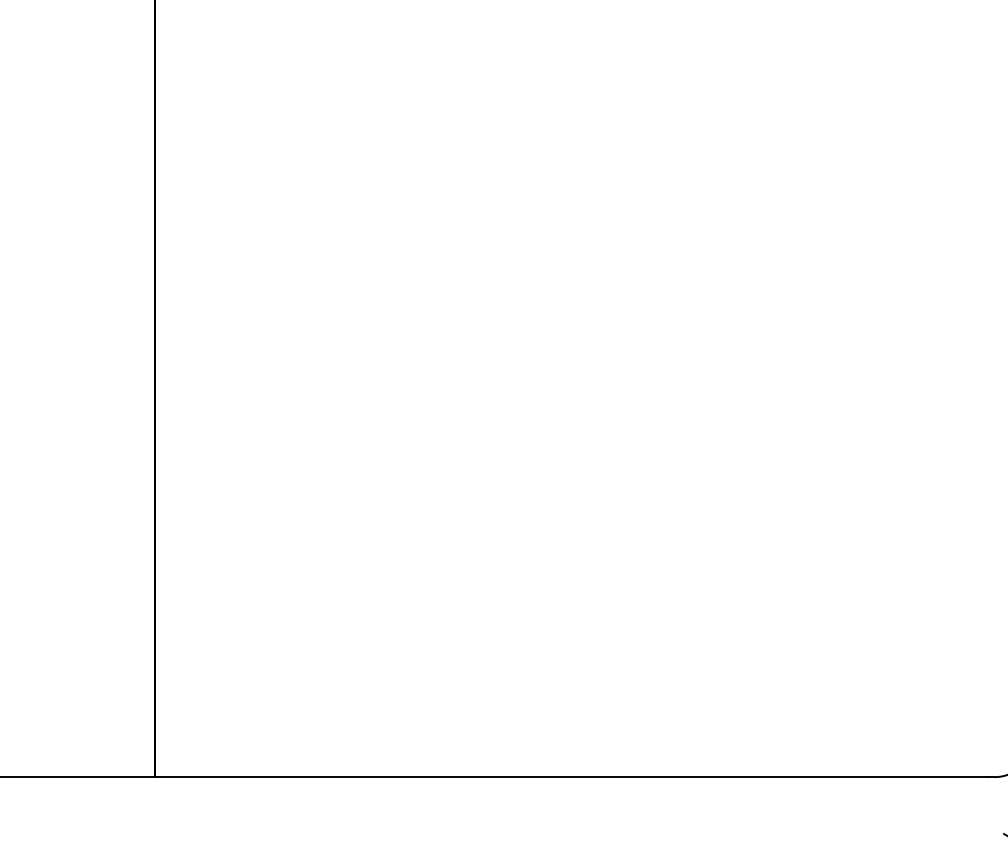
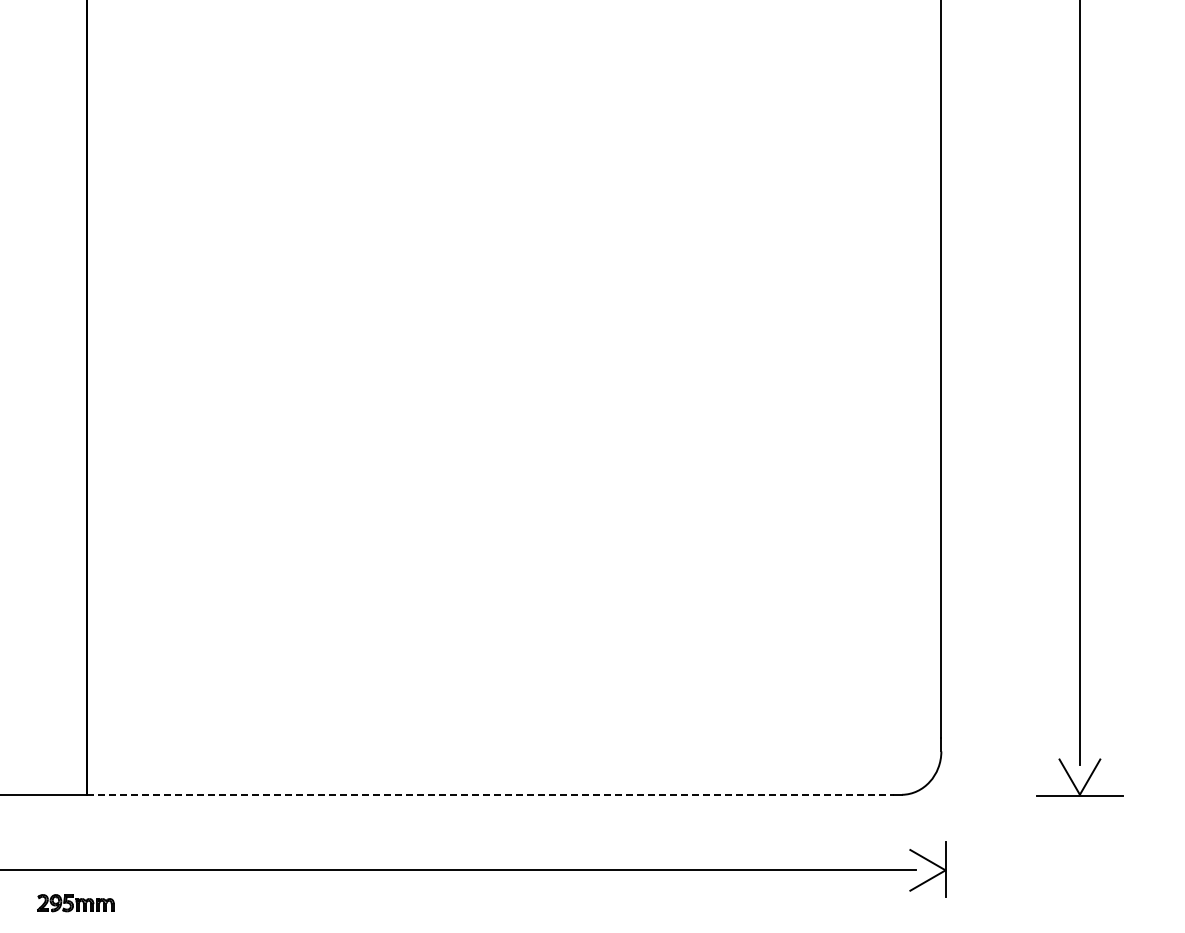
line: (571, 776) -> (490, 794), solid -> dashed

